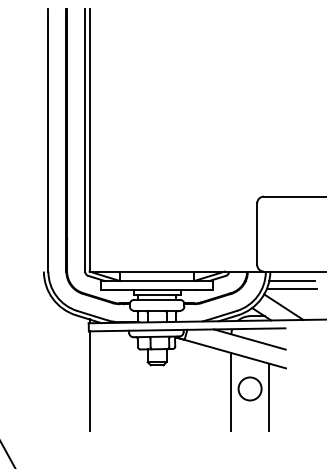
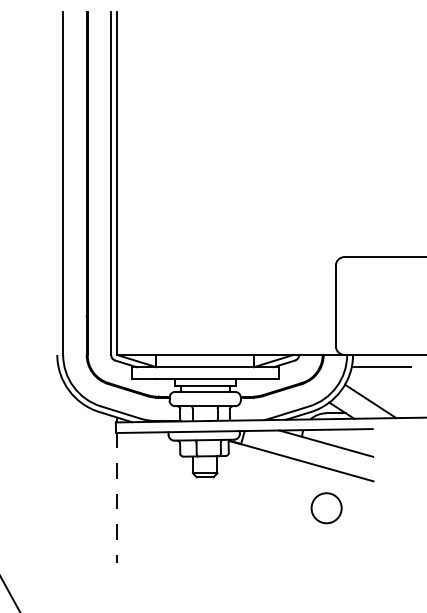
line: (291, 289) -> (380, 378), removed
line: (89, 381) -> (116, 498), solid -> dashed
line: (231, 391) -> (302, 511), removed
line: (268, 396) -> (350, 518), removed

